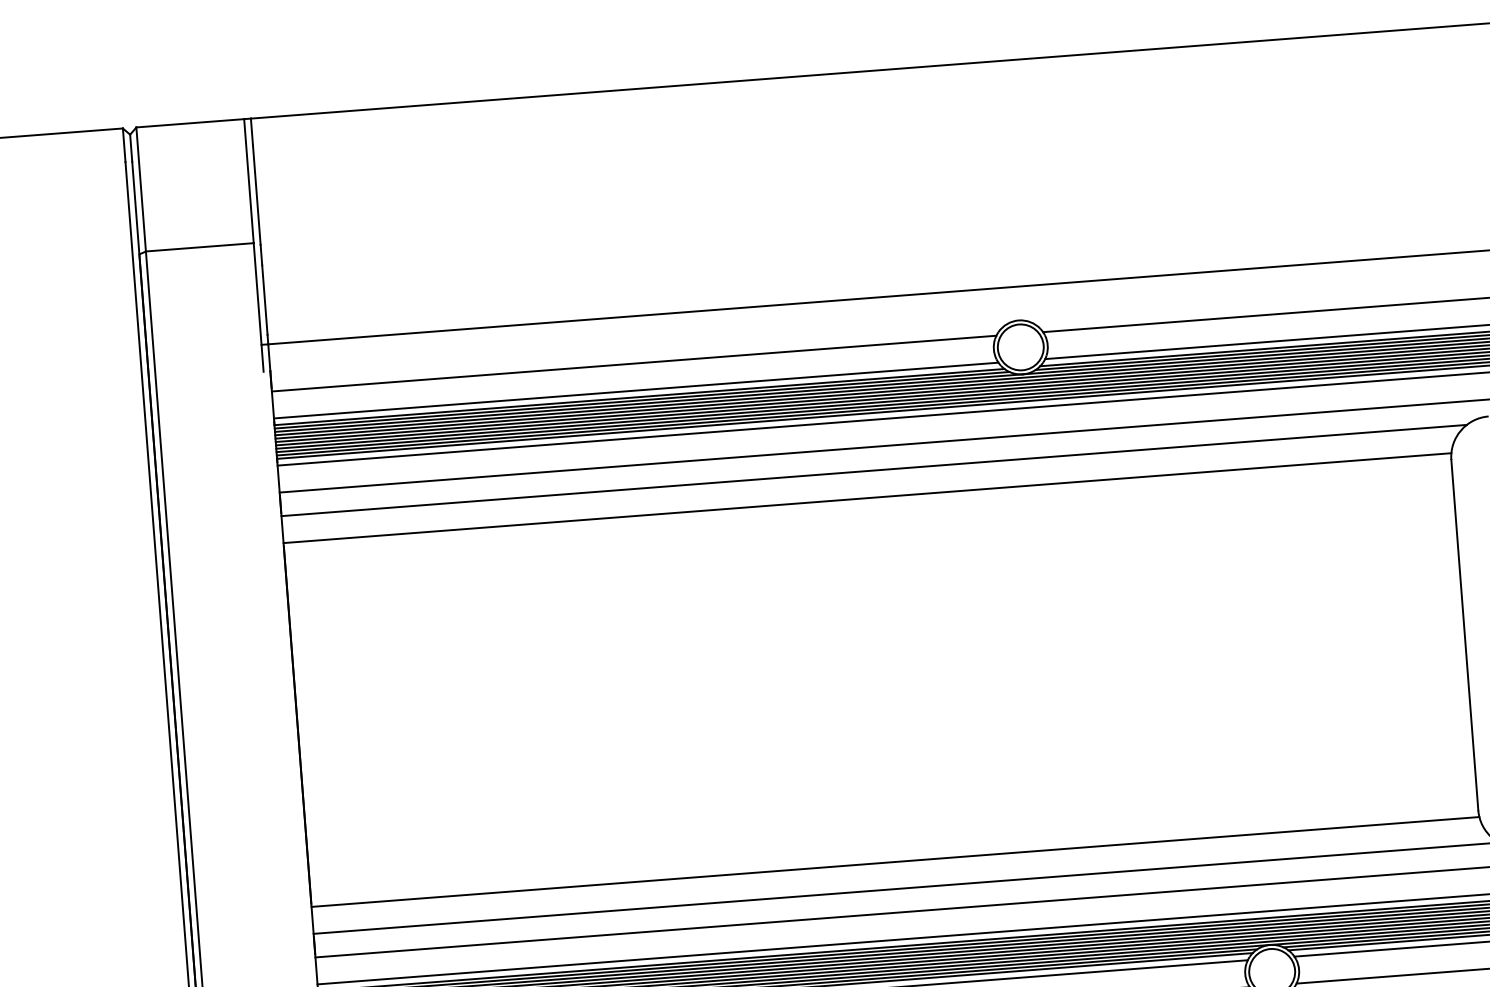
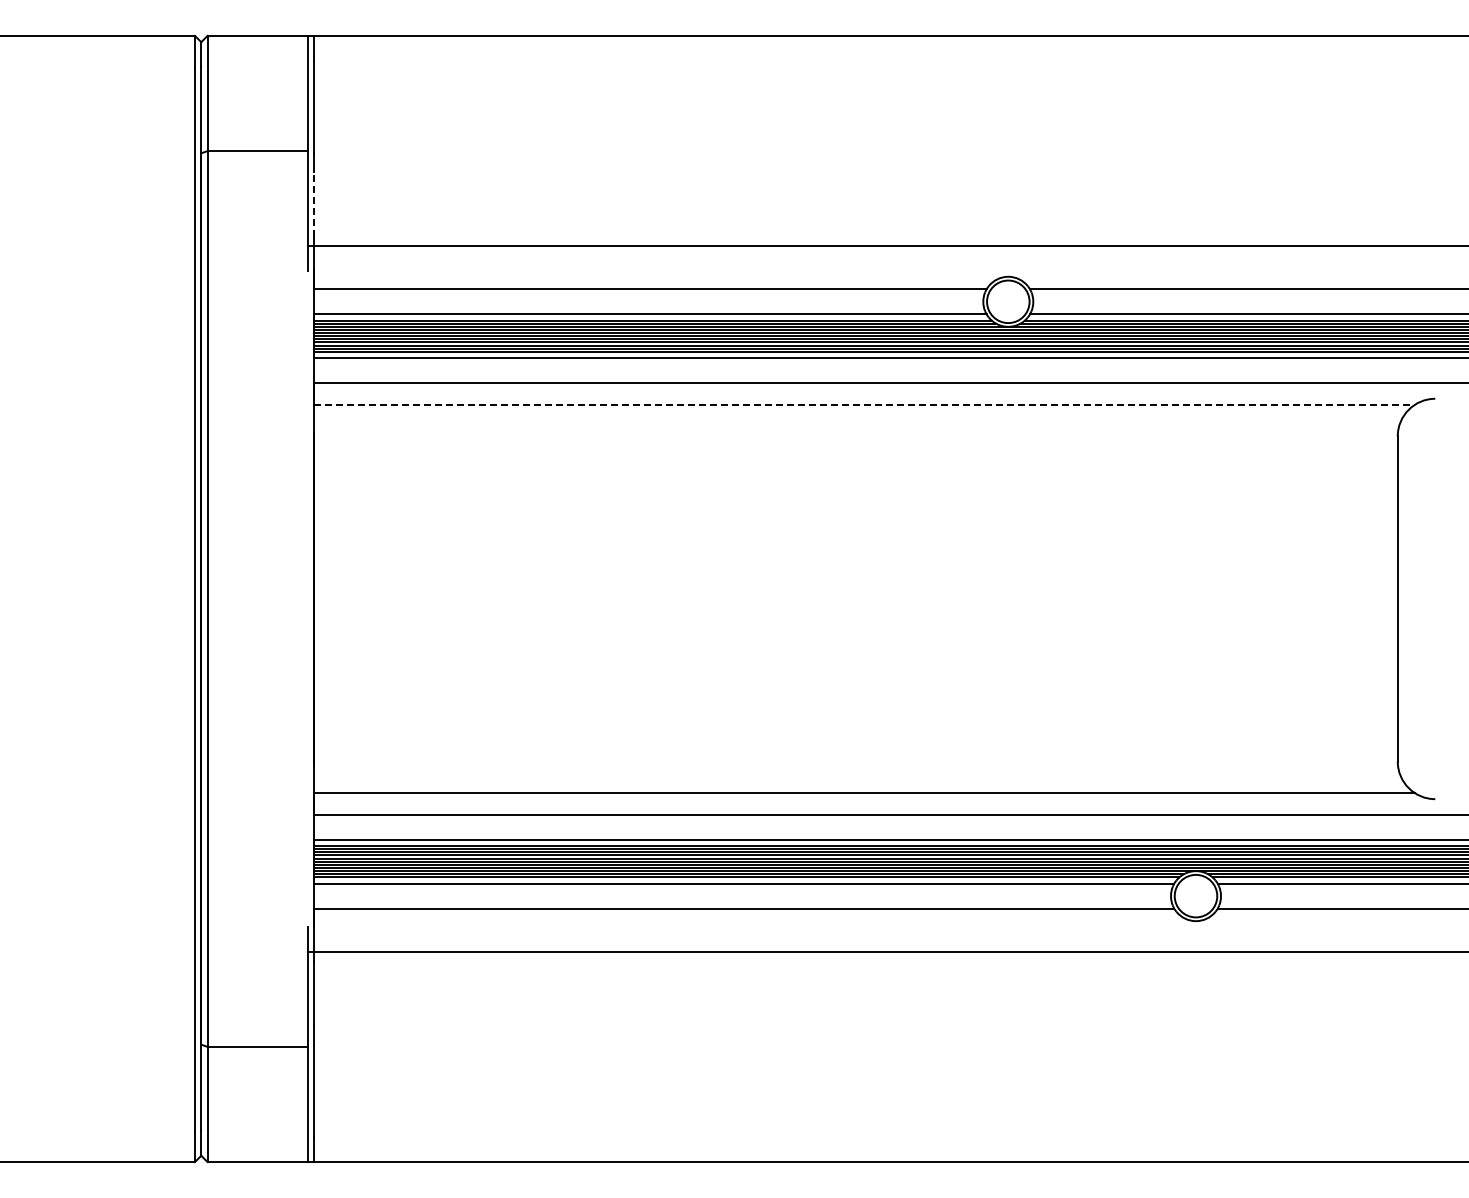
line: (264, 299) -> (313, 203), solid -> dashed
line: (874, 471) -> (864, 405), solid -> dashed
line: (866, 498) -> (855, 430), removed
line: (894, 861) -> (855, 767), removed

